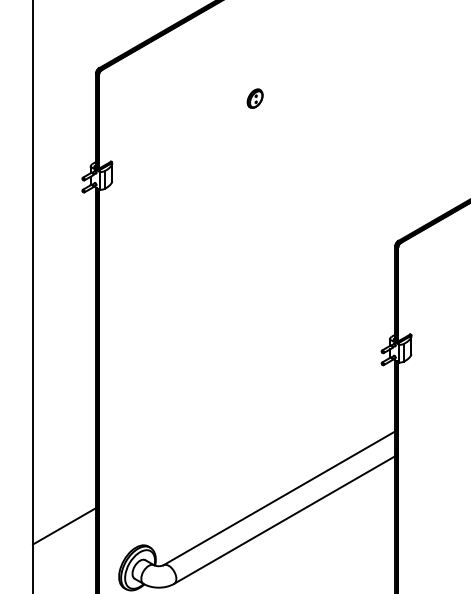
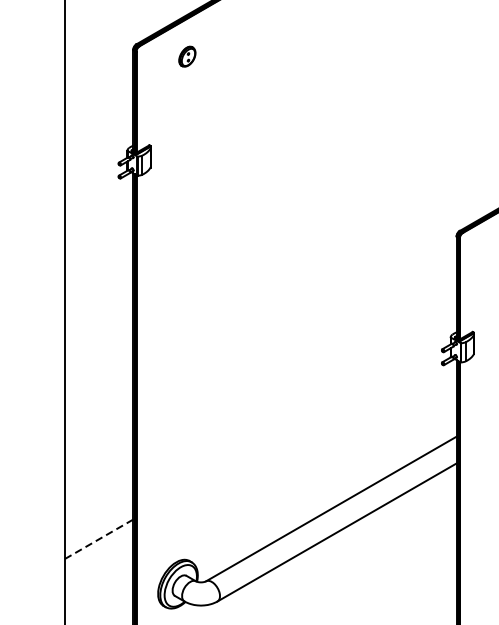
part: (254, 98) -> (186, 56), moved
line: (64, 526) -> (99, 539), solid -> dashed

